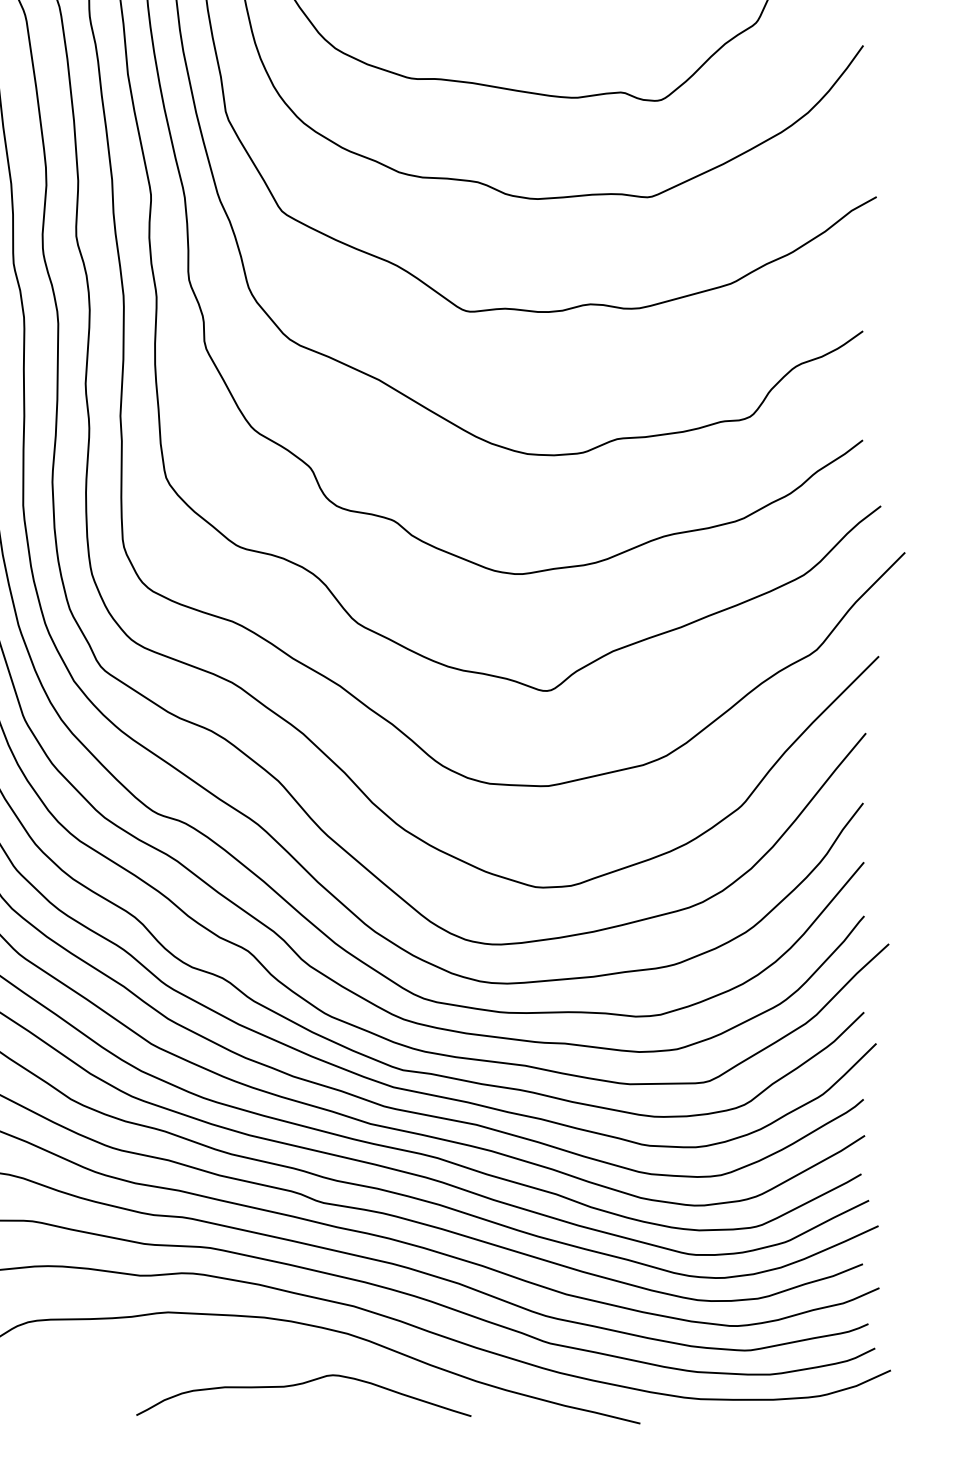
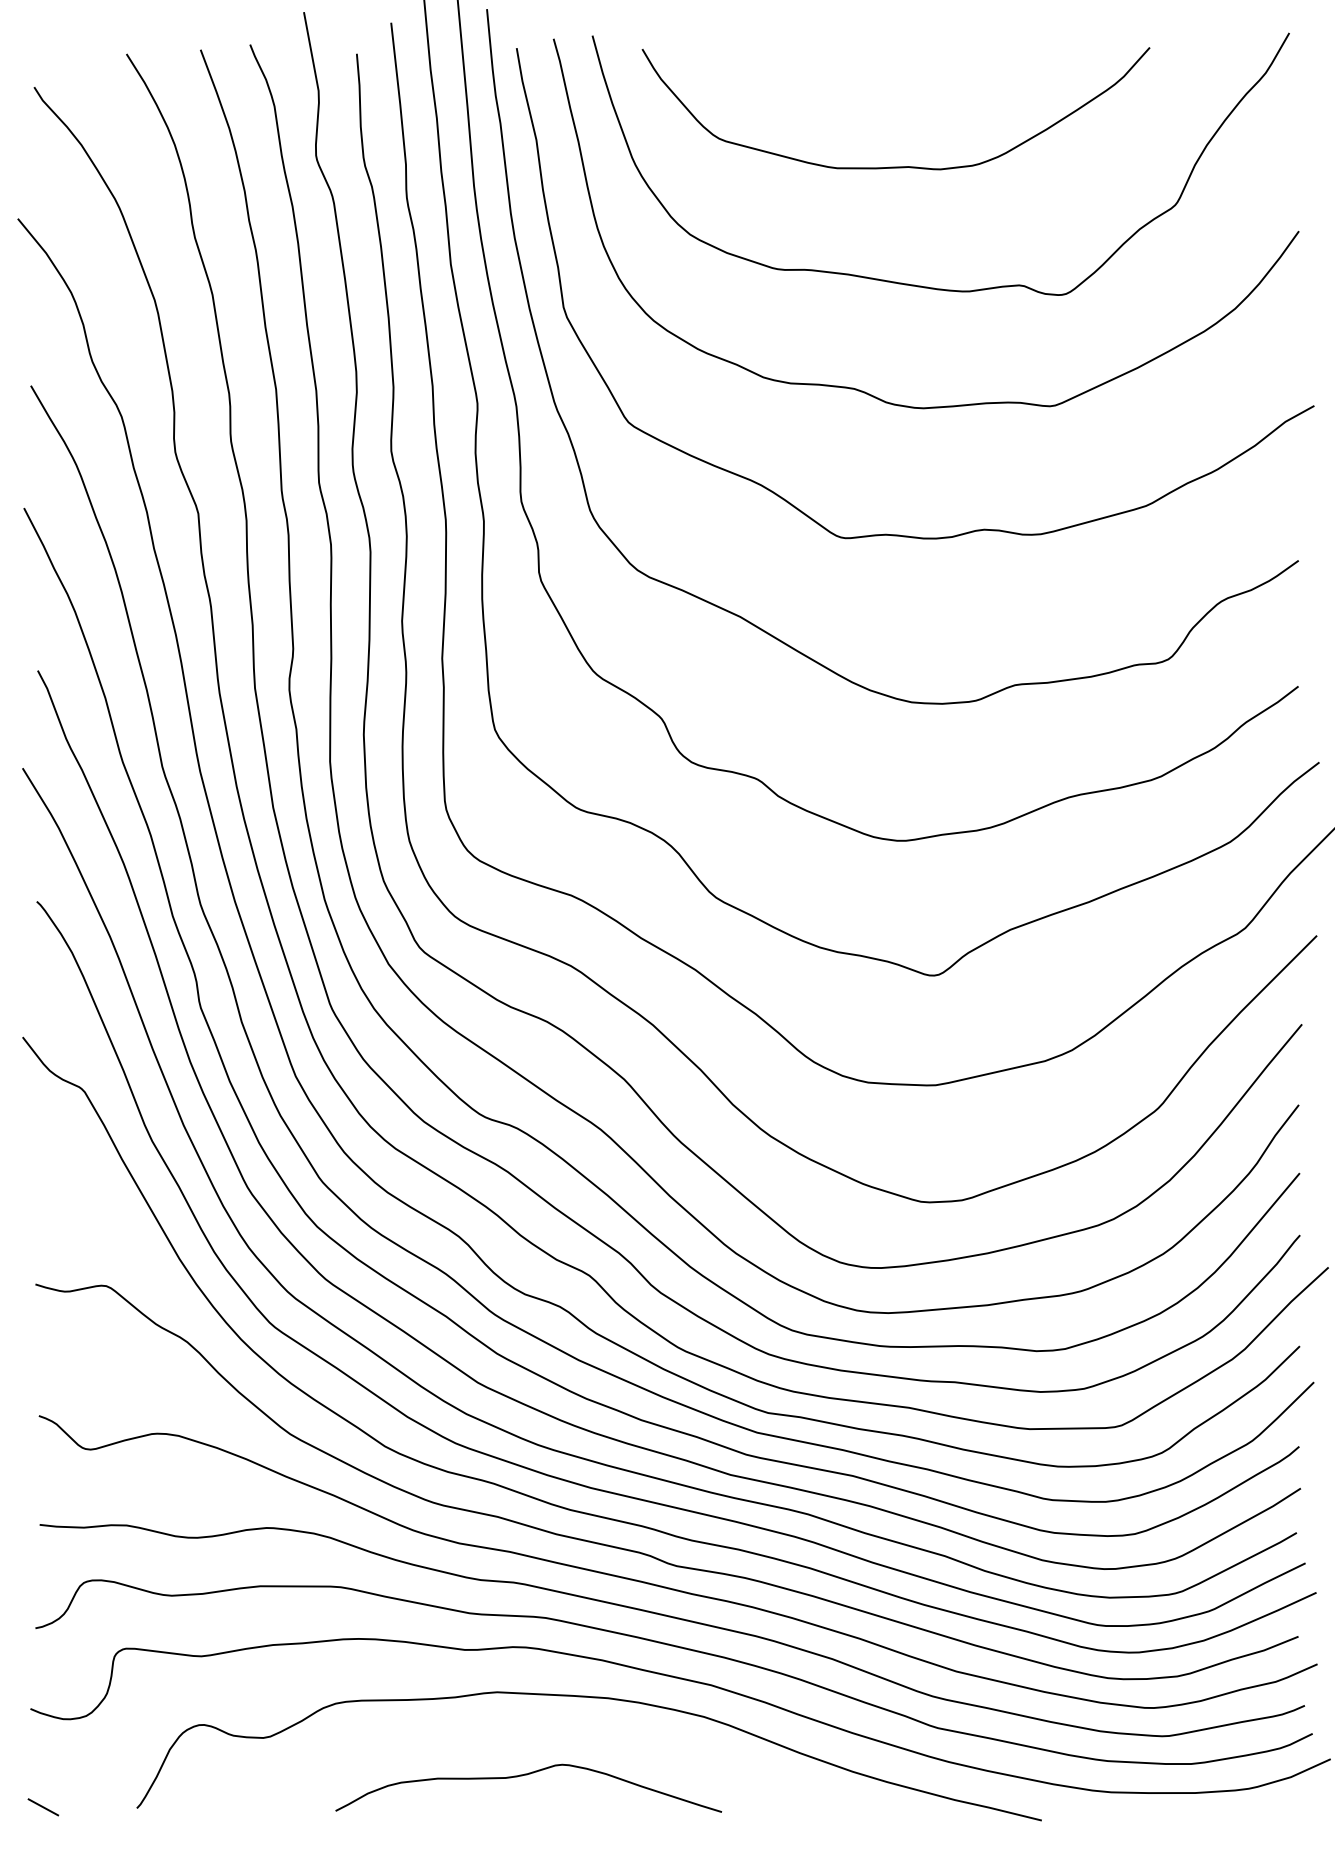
curve: (302, 1384) -> (527, 1775), moved

